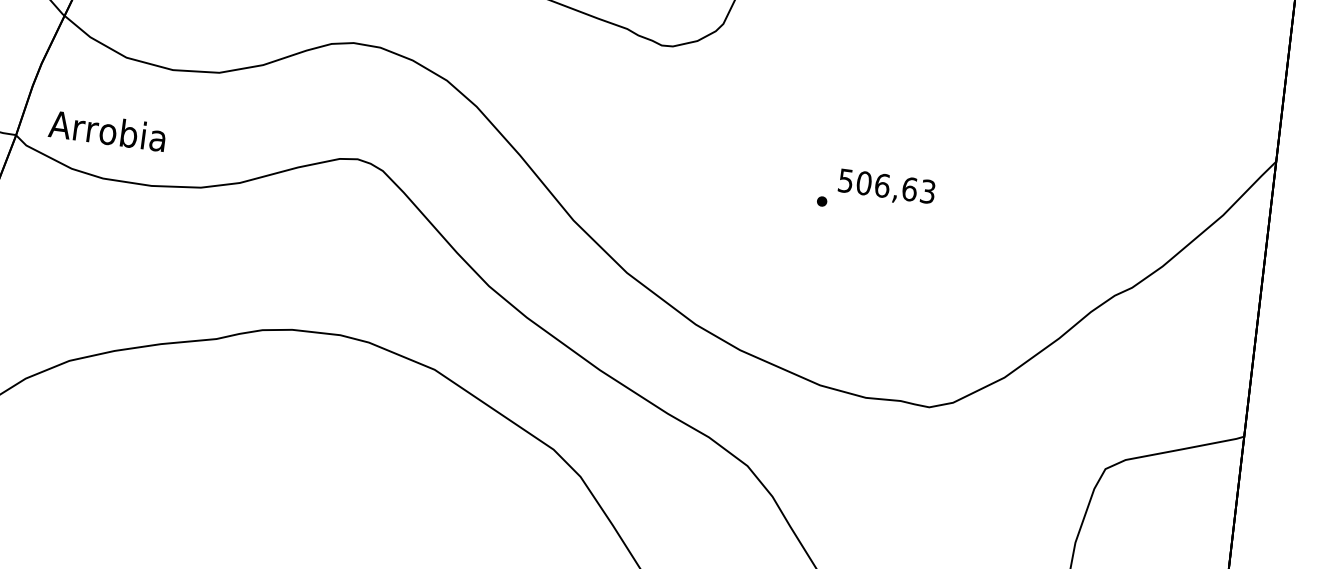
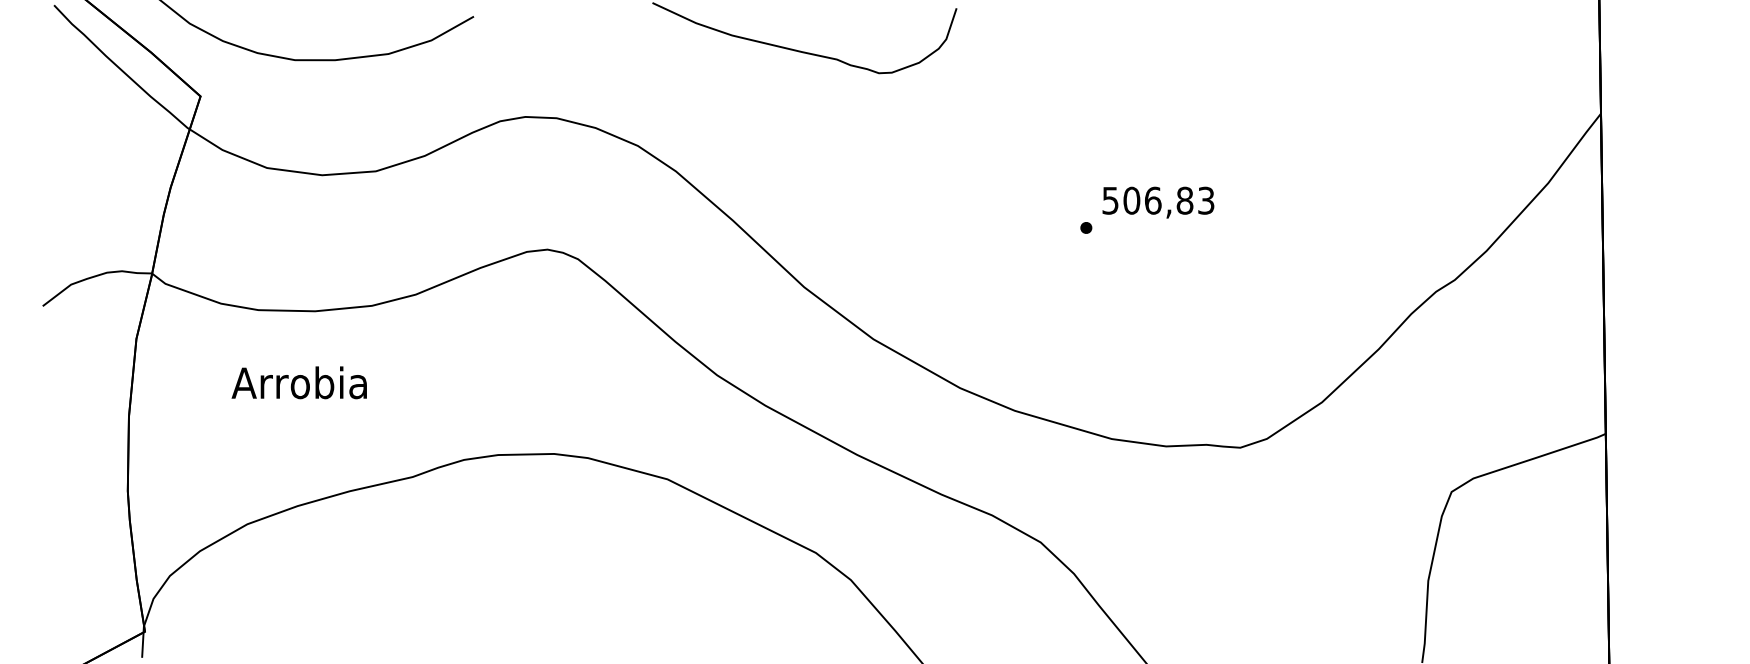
text: (106, 130) -> (298, 382), moved
text: (909, 189) -> (1184, 200), 506,63 -> 506,83

